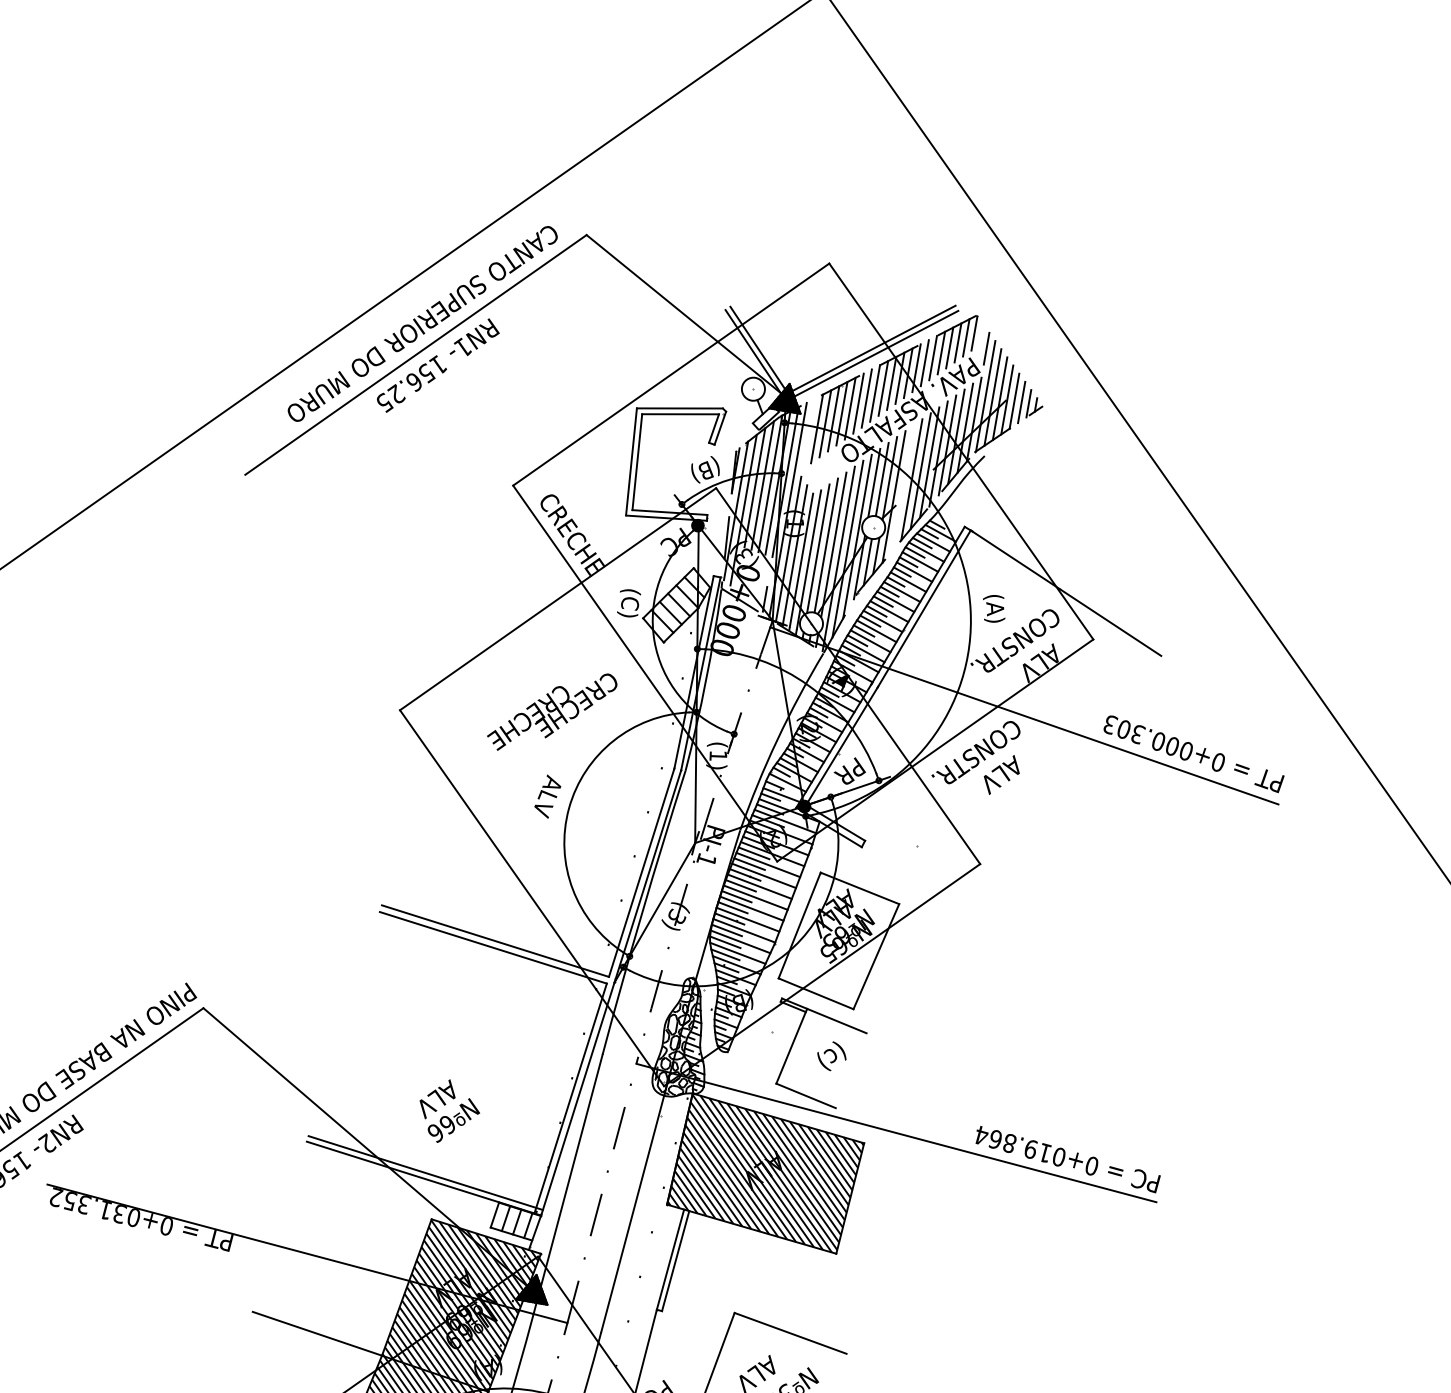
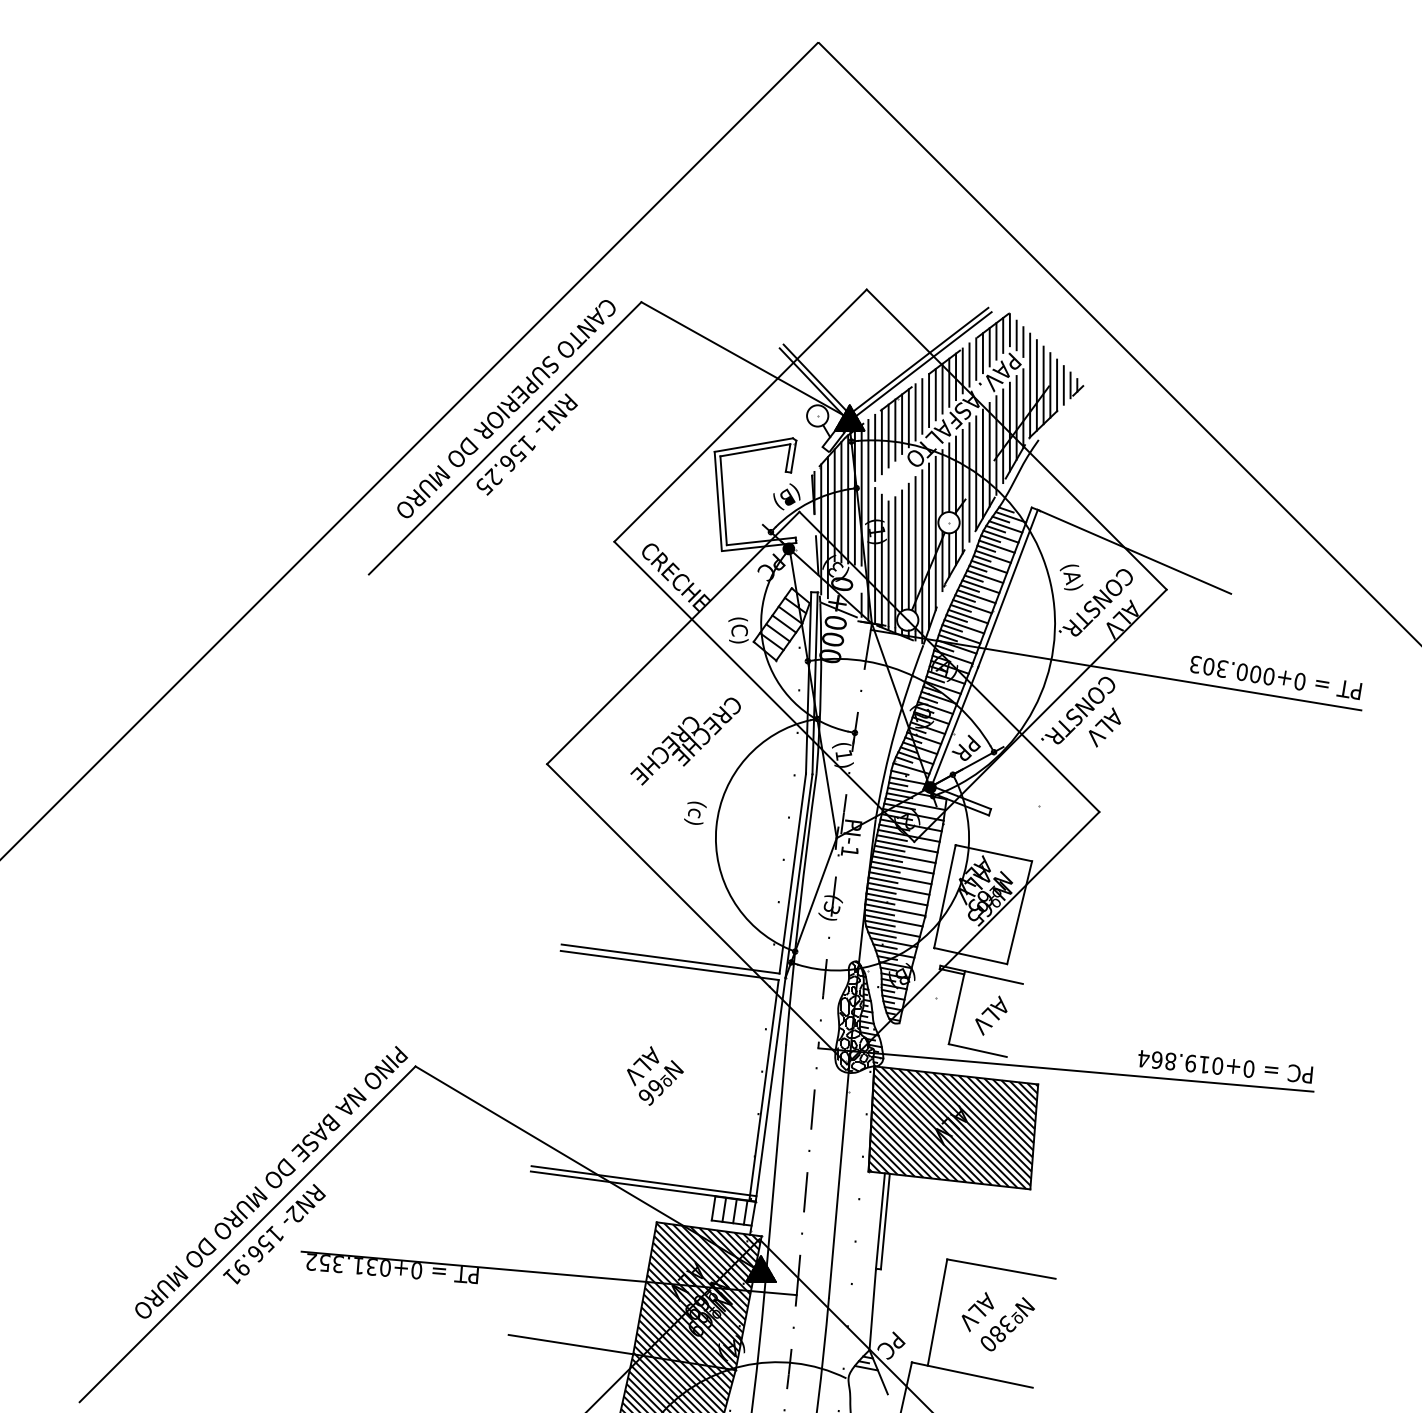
line: (980, 340) -> (1016, 335), added
line: (809, 433) -> (875, 447), added
line: (902, 488) -> (969, 482), added
text: (548, 796) -> (695, 819), ALV -> (c)
text: (827, 1061) -> (991, 1015), (c) -> ALV
text: (449, 1111) -> (655, 1075), moved

